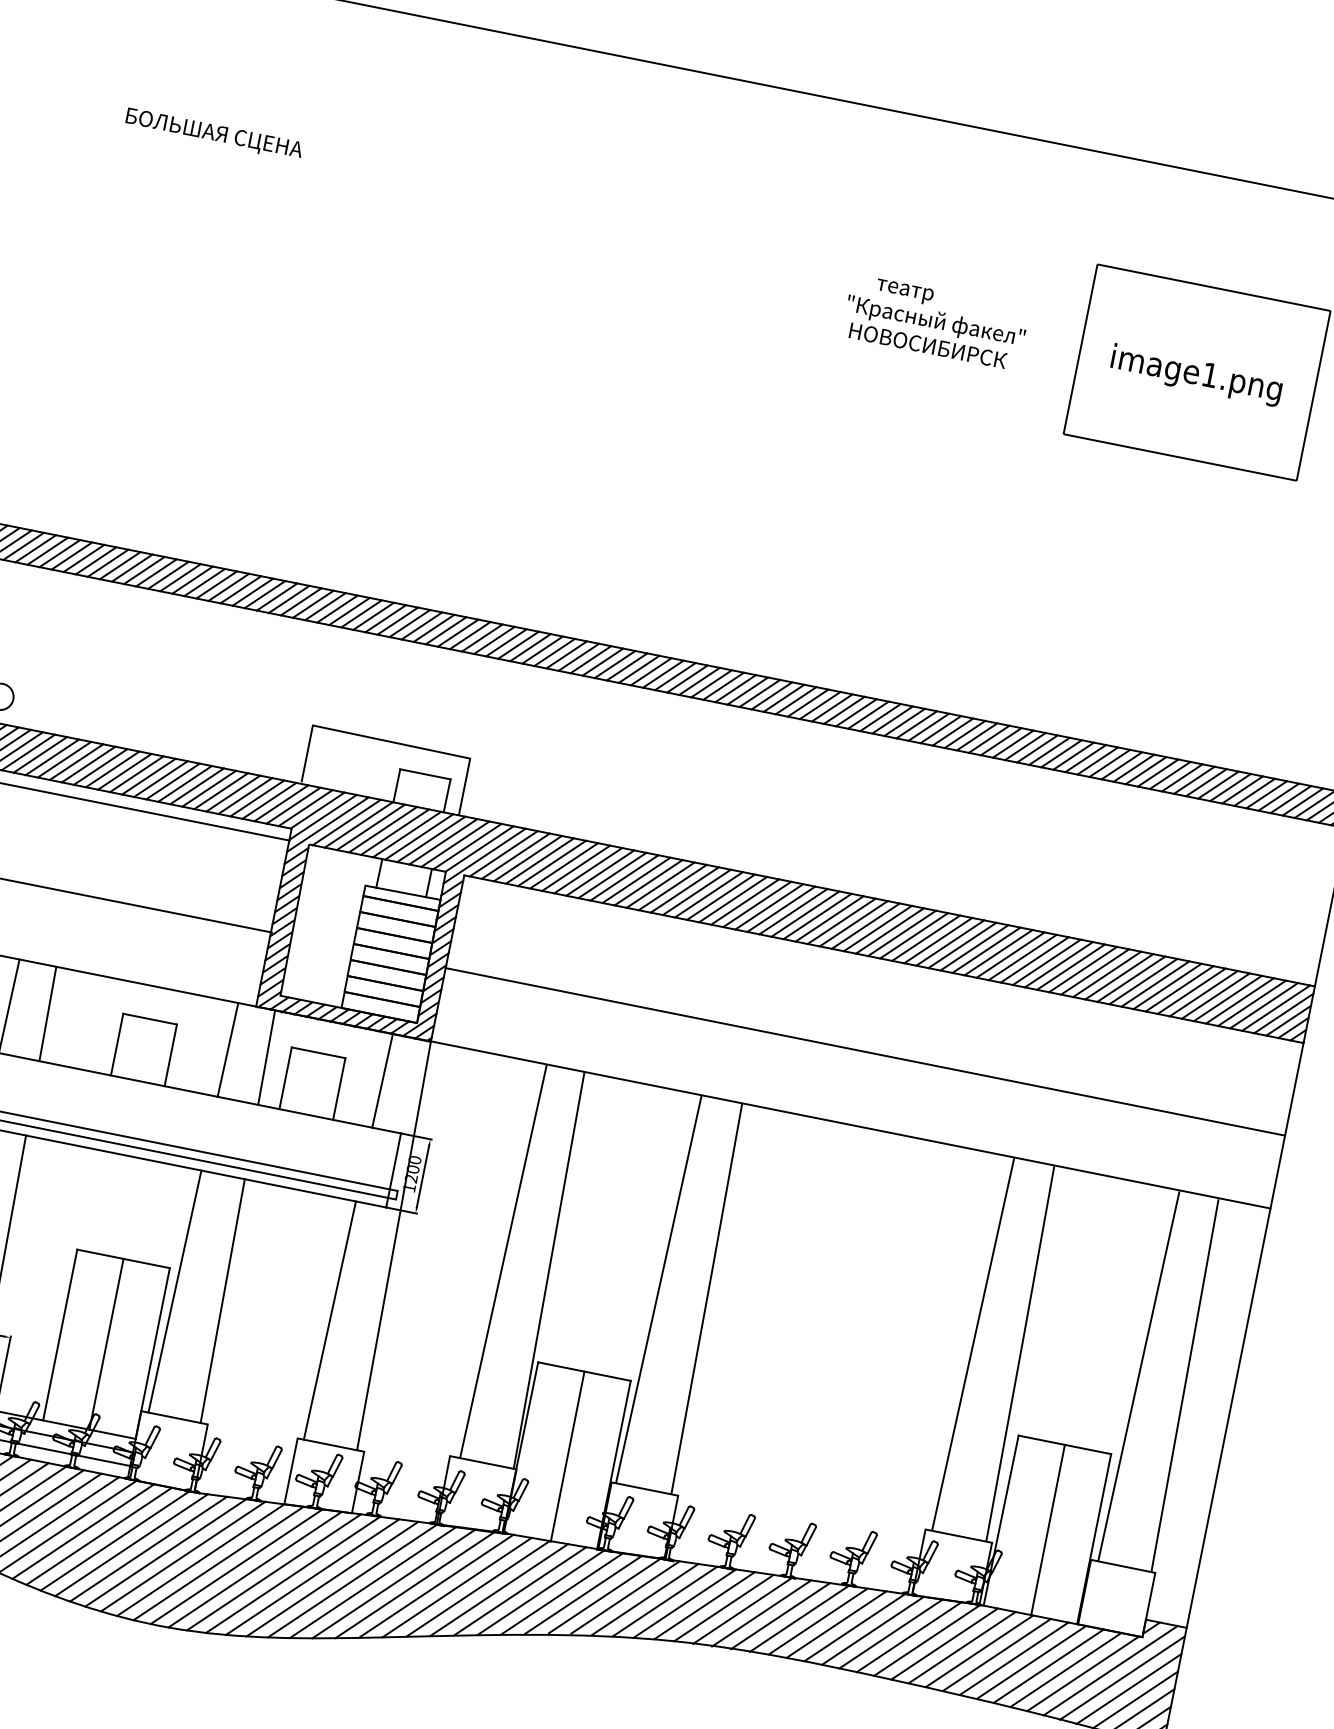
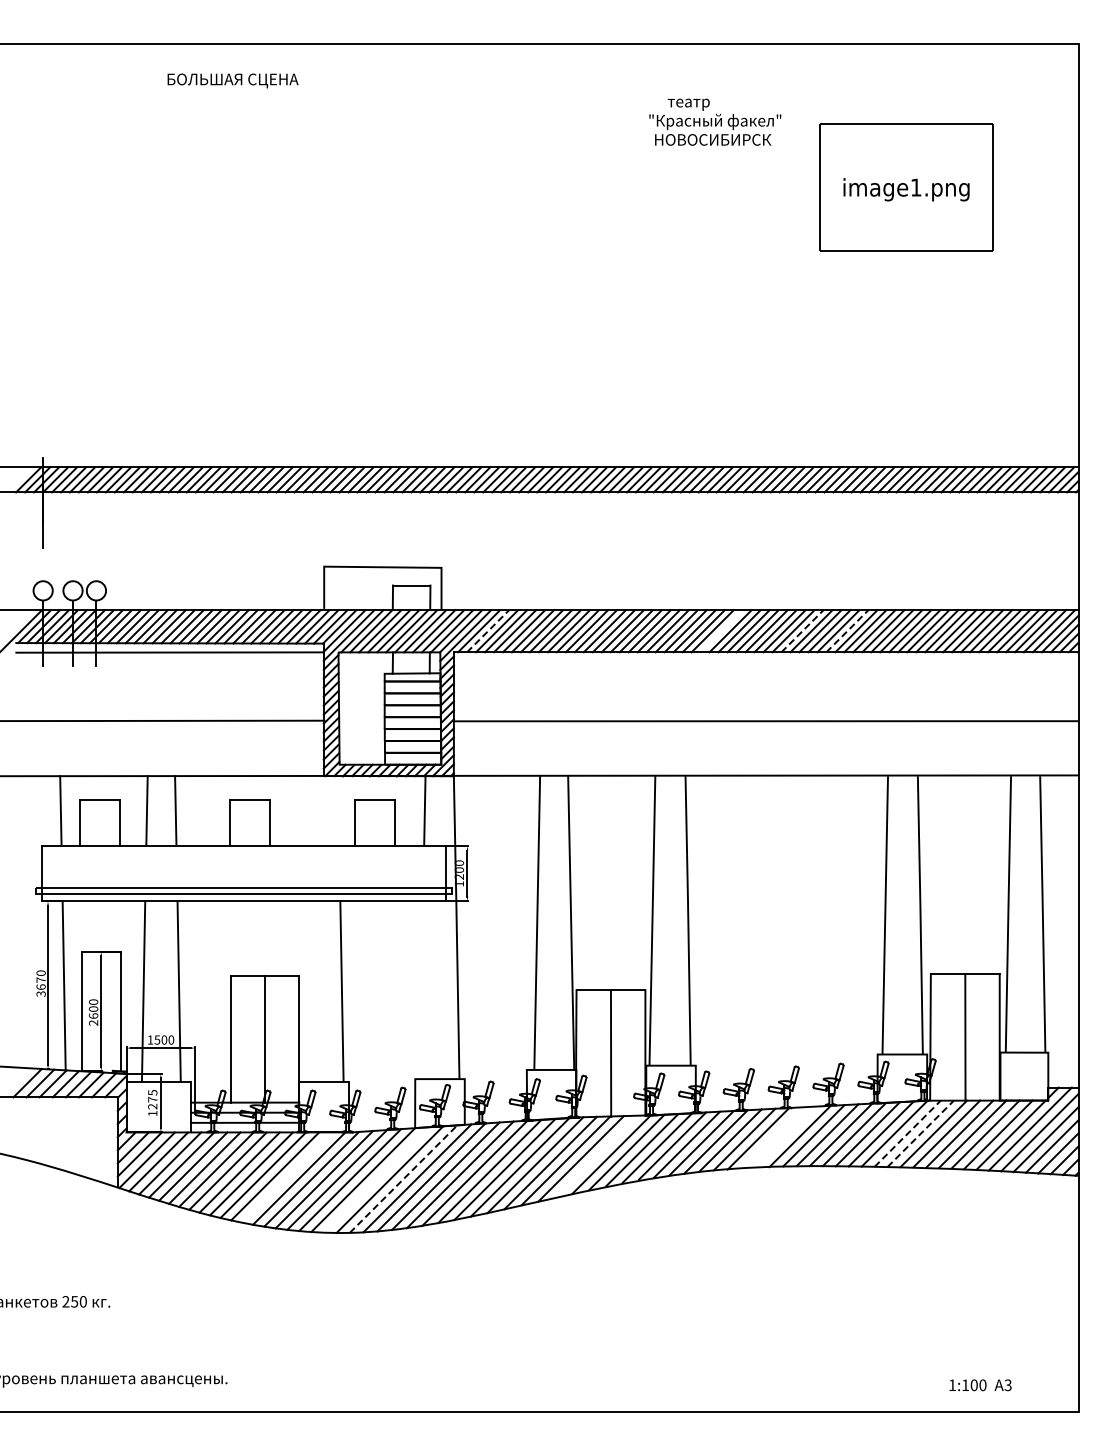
text: (213, 133) -> (232, 80), moved
text: (936, 321) -> (715, 121), moved
line: (516, 856) -> (488, 631), solid -> dashed
line: (829, 919) -> (721, 631), removed
line: (938, 941) -> (802, 631), solid -> dashed
line: (998, 953) -> (847, 631), solid -> dashed
line: (227, 1050) -> (309, 811), removed
line: (266, 1058) -> (338, 811), removed
line: (175, 1291) -> (306, 991), removed
line: (329, 1321) -> (421, 990), removed
line: (99, 1536) -> (287, 1177), removed
line: (218, 1562) -> (376, 1179), removed
line: (255, 1568) -> (403, 1178), solid -> dashed
line: (520, 1591) -> (596, 1156), removed
line: (761, 1612) -> (772, 1137), removed
line: (779, 1614) -> (785, 1136), removed
line: (944, 1643) -> (907, 1133), solid -> dashed
line: (961, 1647) -> (920, 1133), solid -> dashed

